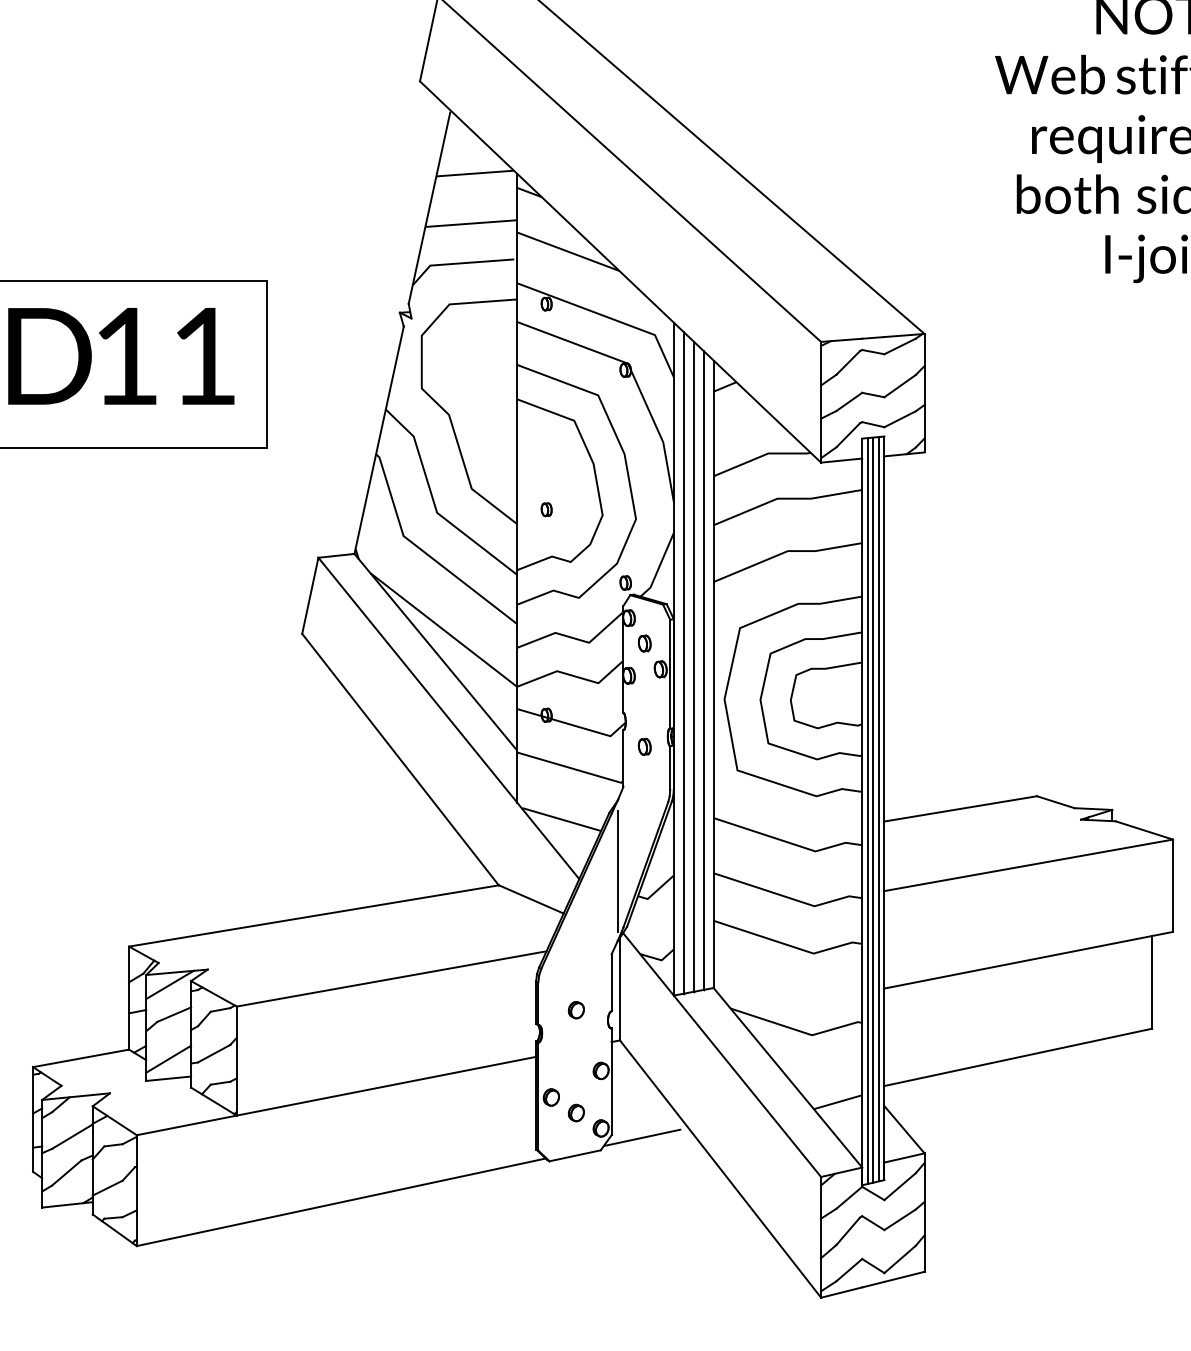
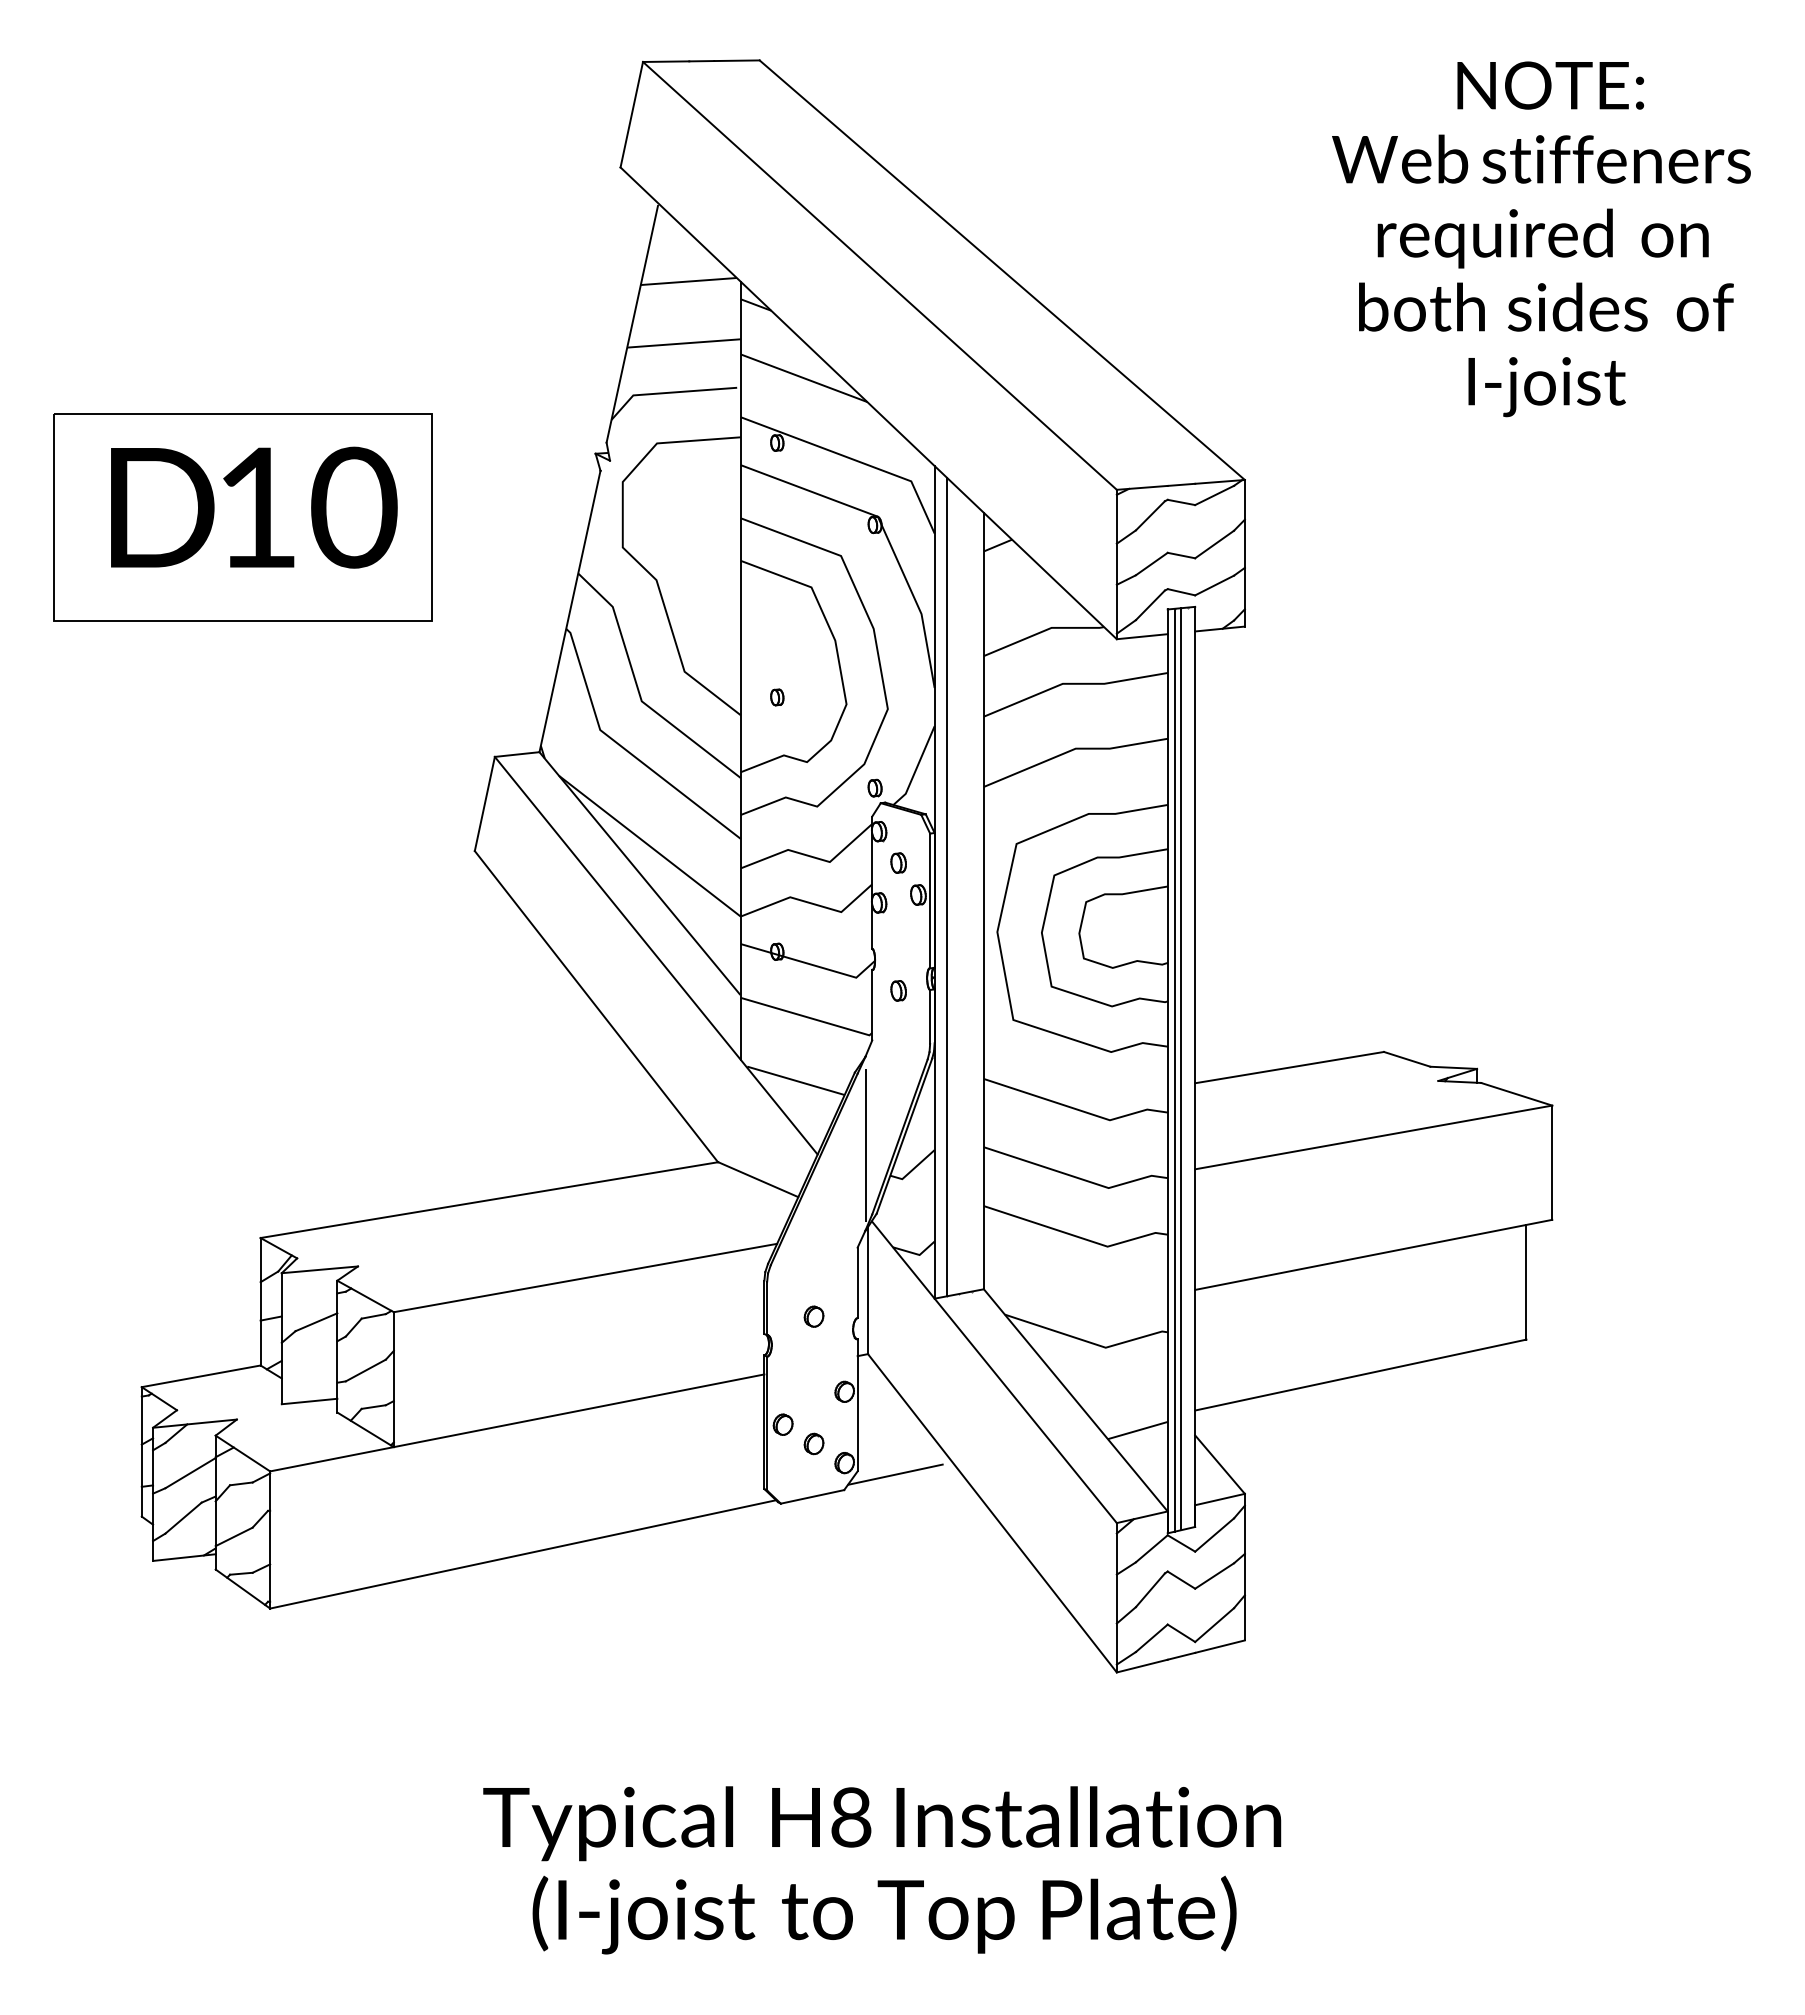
text: (204, 356) -> (354, 507), 11 -> 10
line: (693, 666) -> (959, 891), removed
line: (703, 670) -> (971, 896), removed
line: (879, 808) -> (1188, 1067), removed
line: (169, 984) -> (310, 1284), removed
line: (168, 1059) -> (309, 1377), removed

